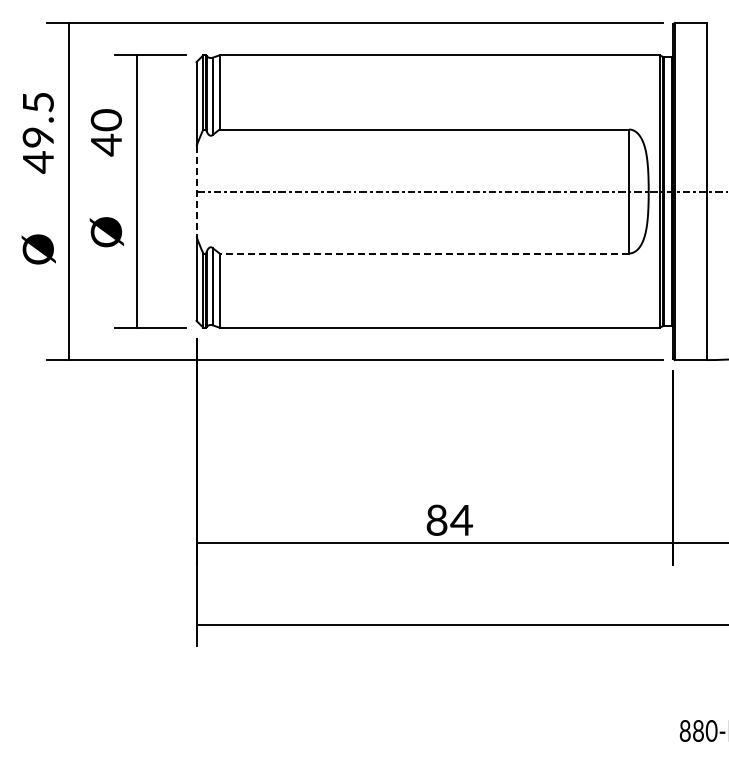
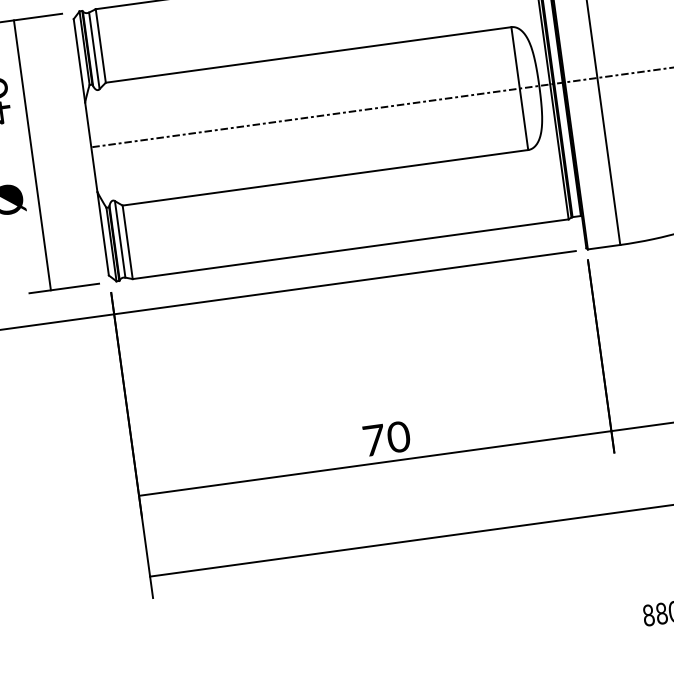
line: (196, 192) -> (91, 148), dashed -> solid
line: (424, 253) -> (325, 177), dashed -> solid
text: (449, 519) -> (386, 437), 84 -> 70

